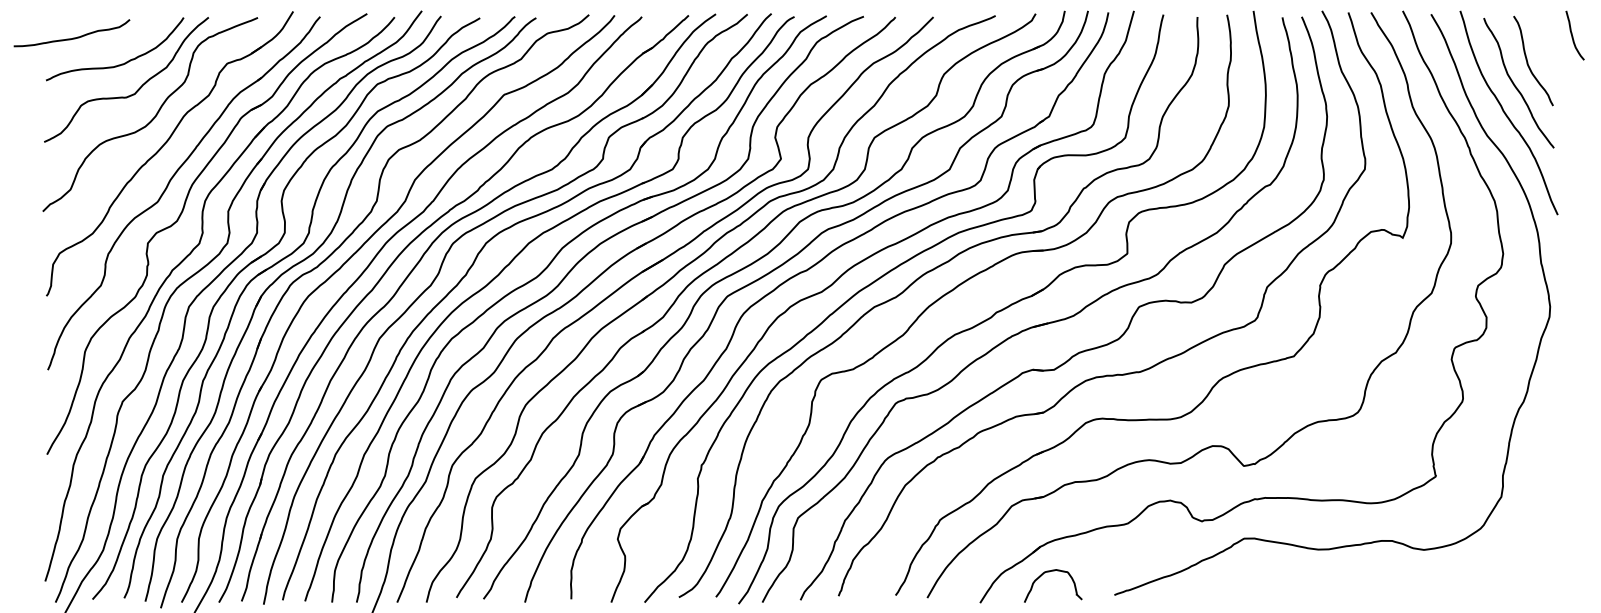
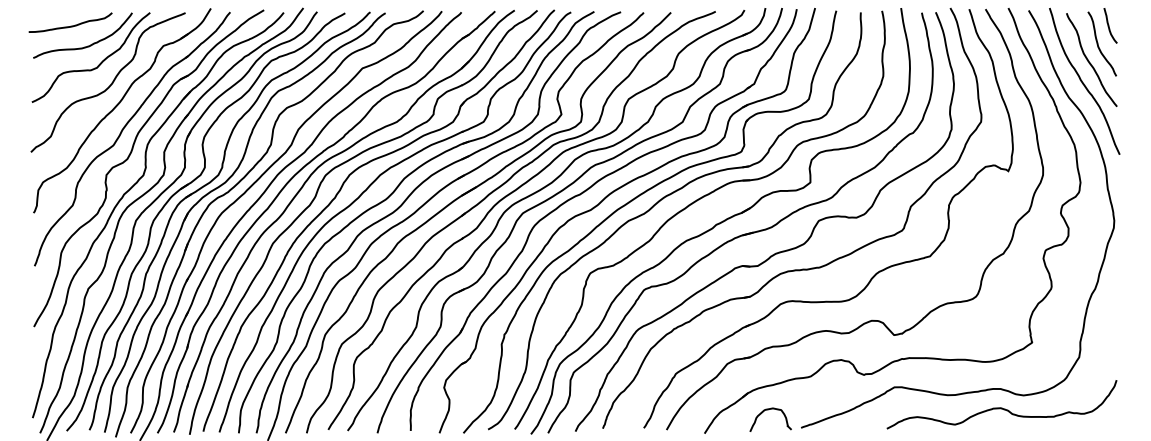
curve: (1573, 36) -> (1109, 26), moved
curve: (73, 37) -> (71, 25), moved
curve: (1392, 566) -> (1000, 407), added
curve: (1049, 572) -> (768, 410), moved

